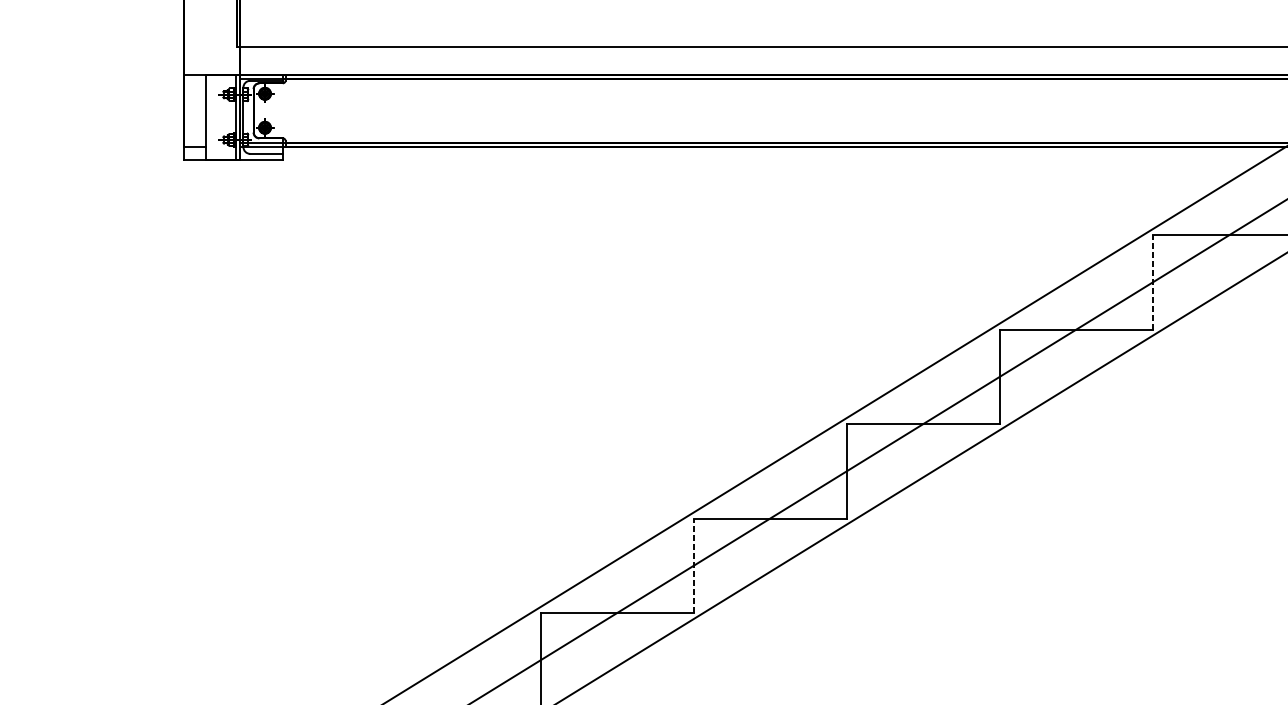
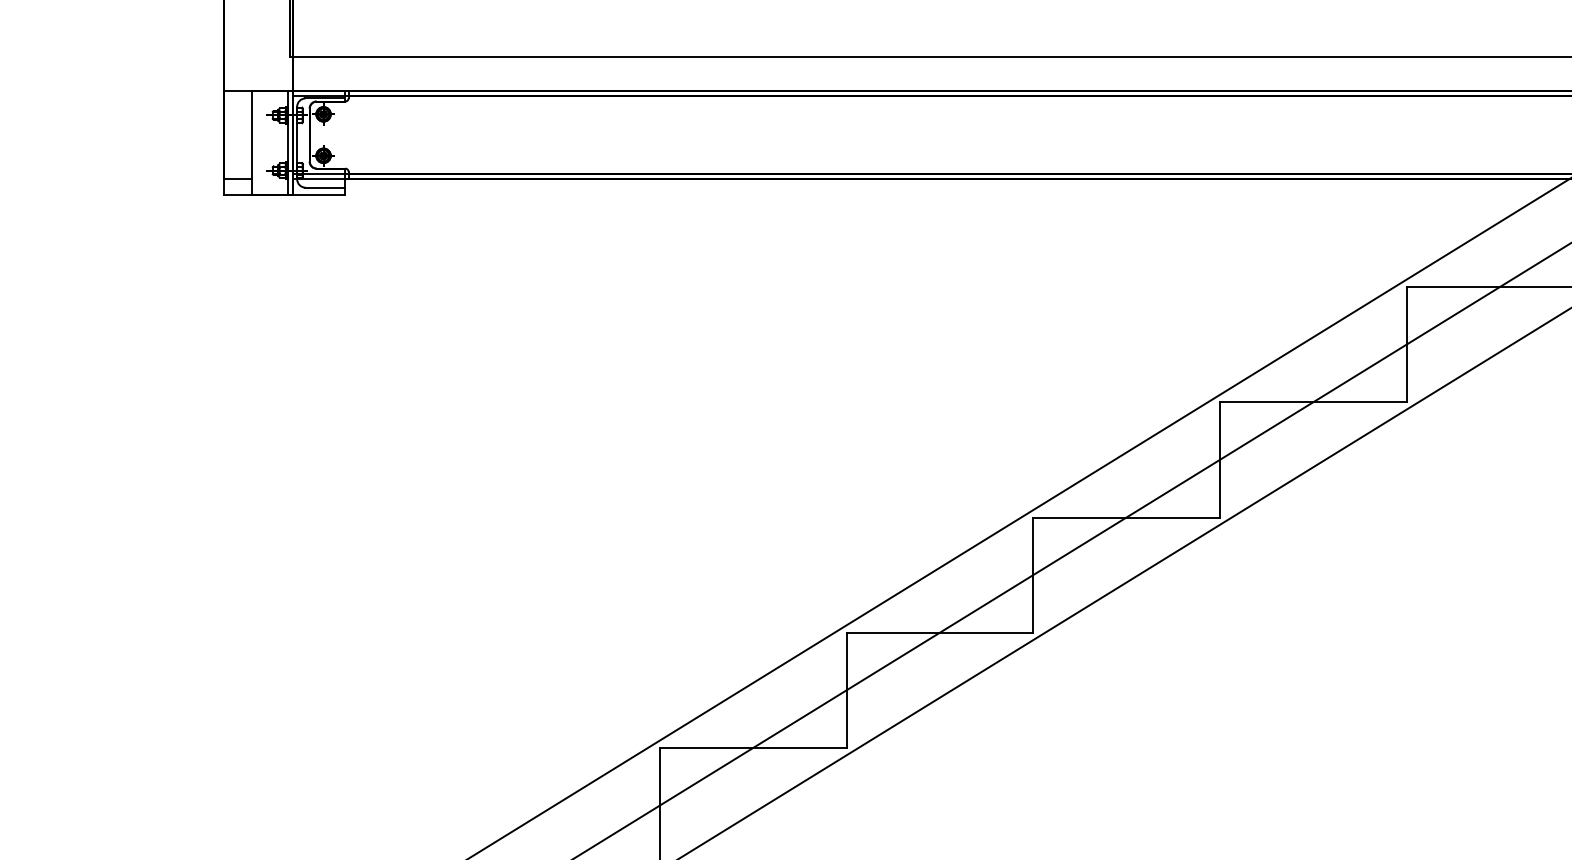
line: (1152, 282) -> (1406, 344), dashed -> solid
line: (693, 565) -> (846, 690), dashed -> solid

